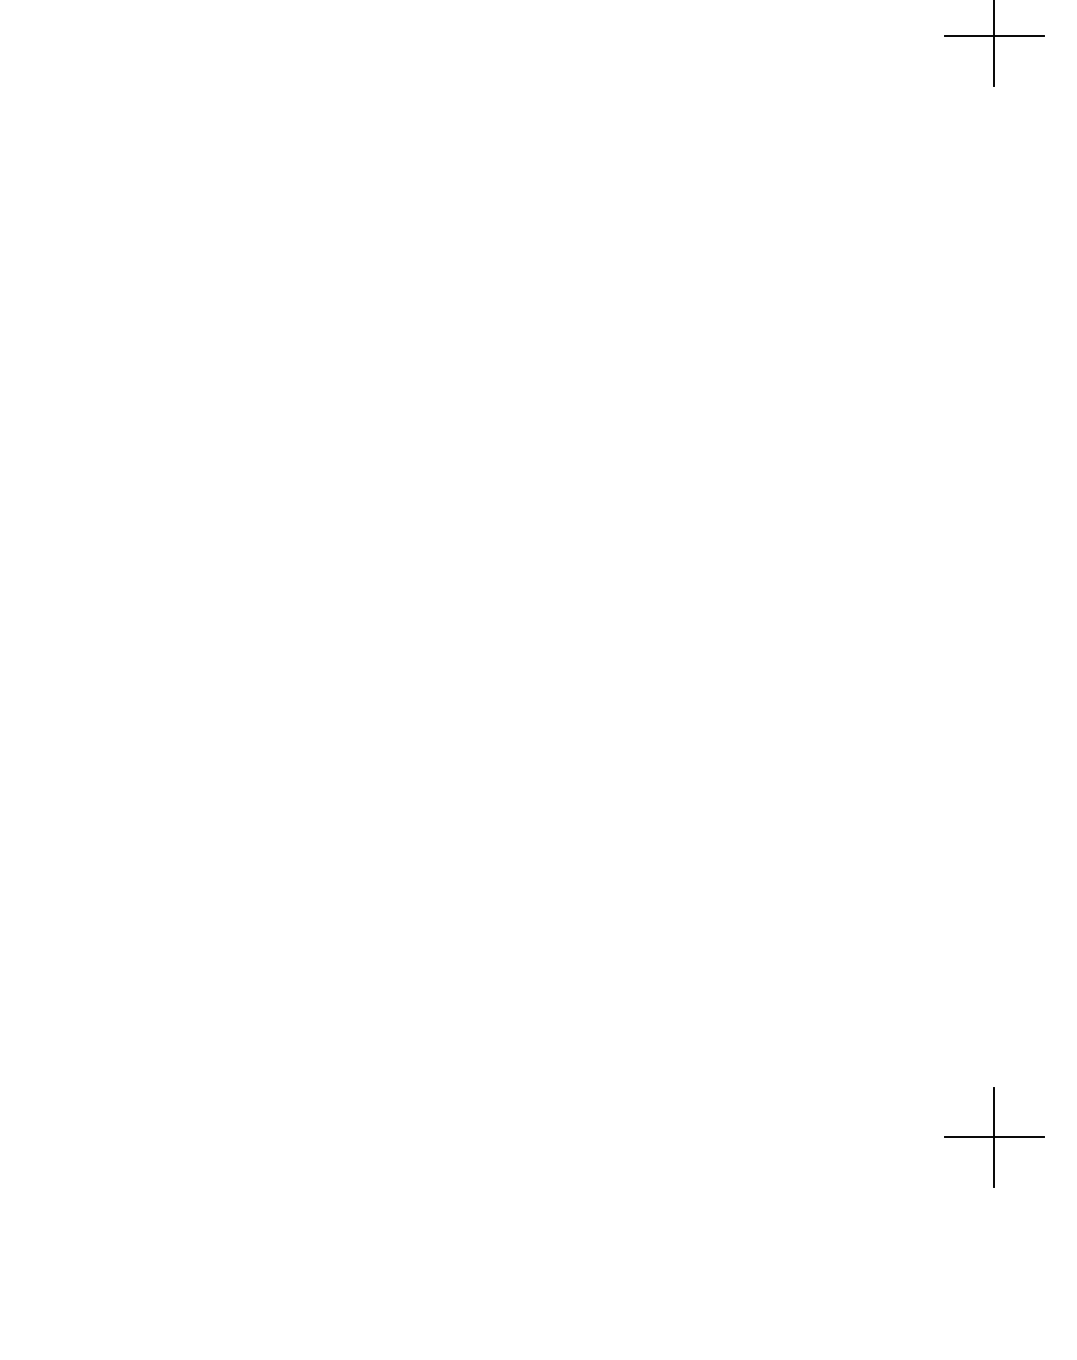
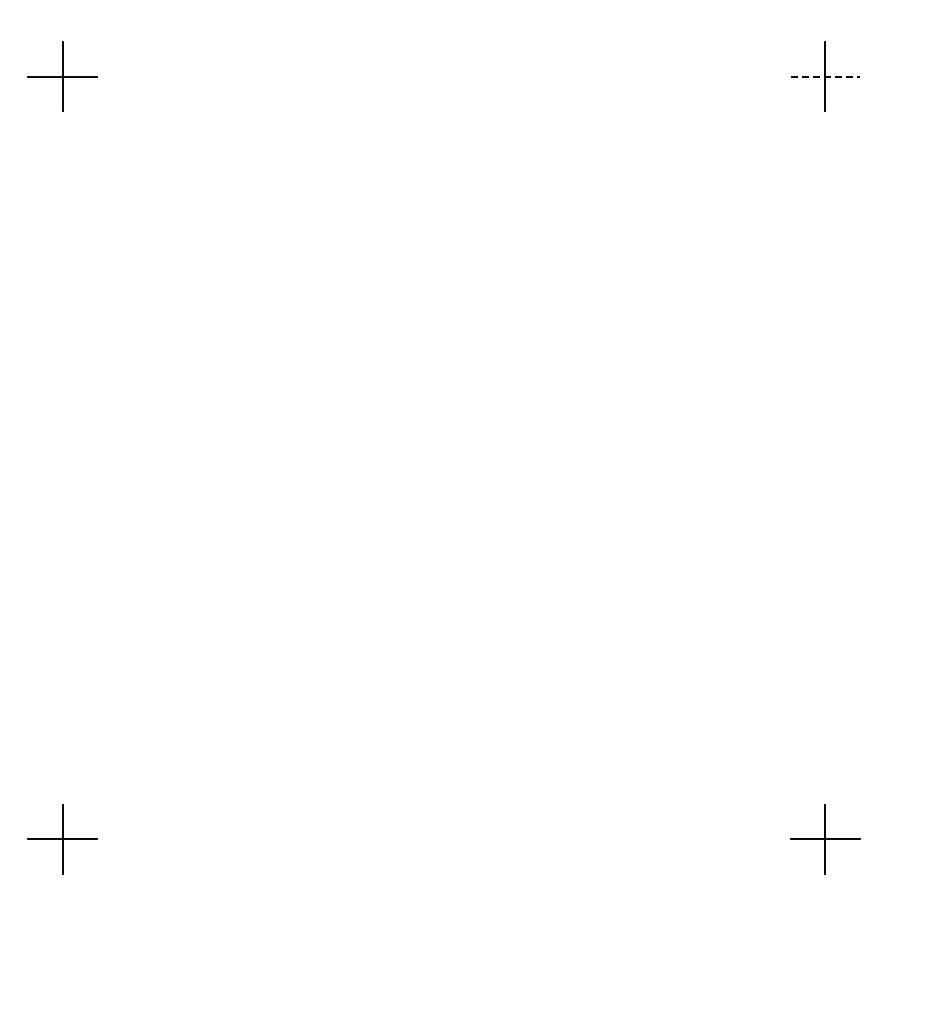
line: (994, 36) -> (825, 76), solid -> dashed

